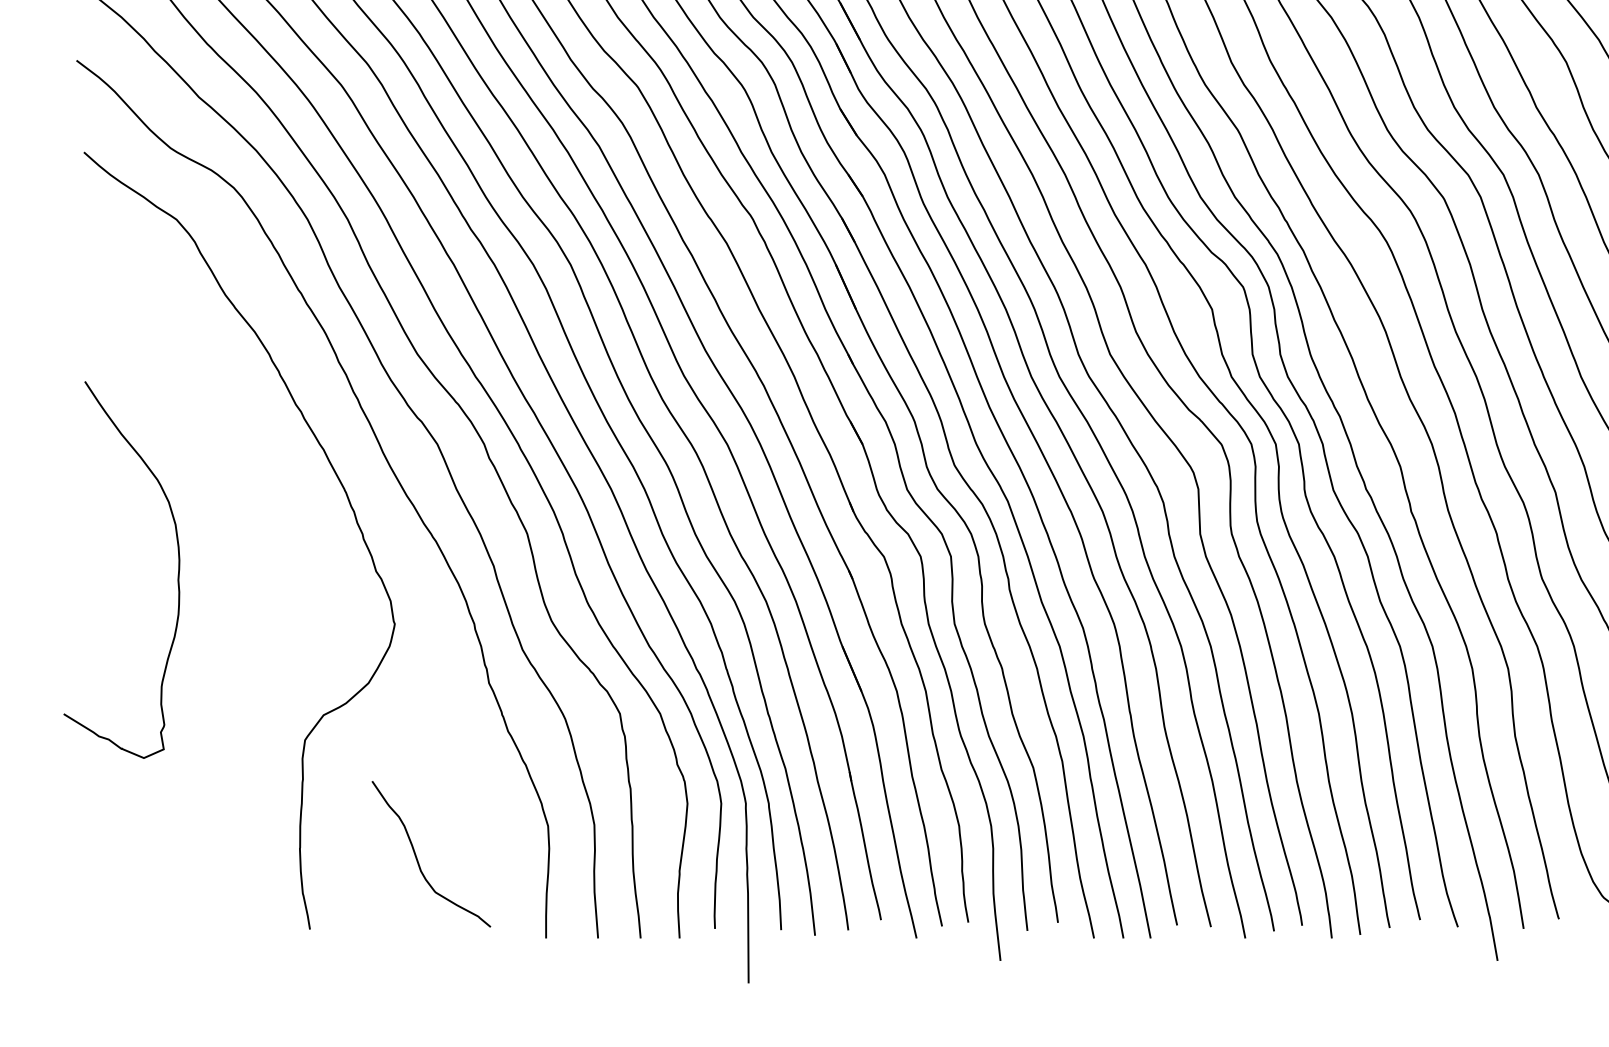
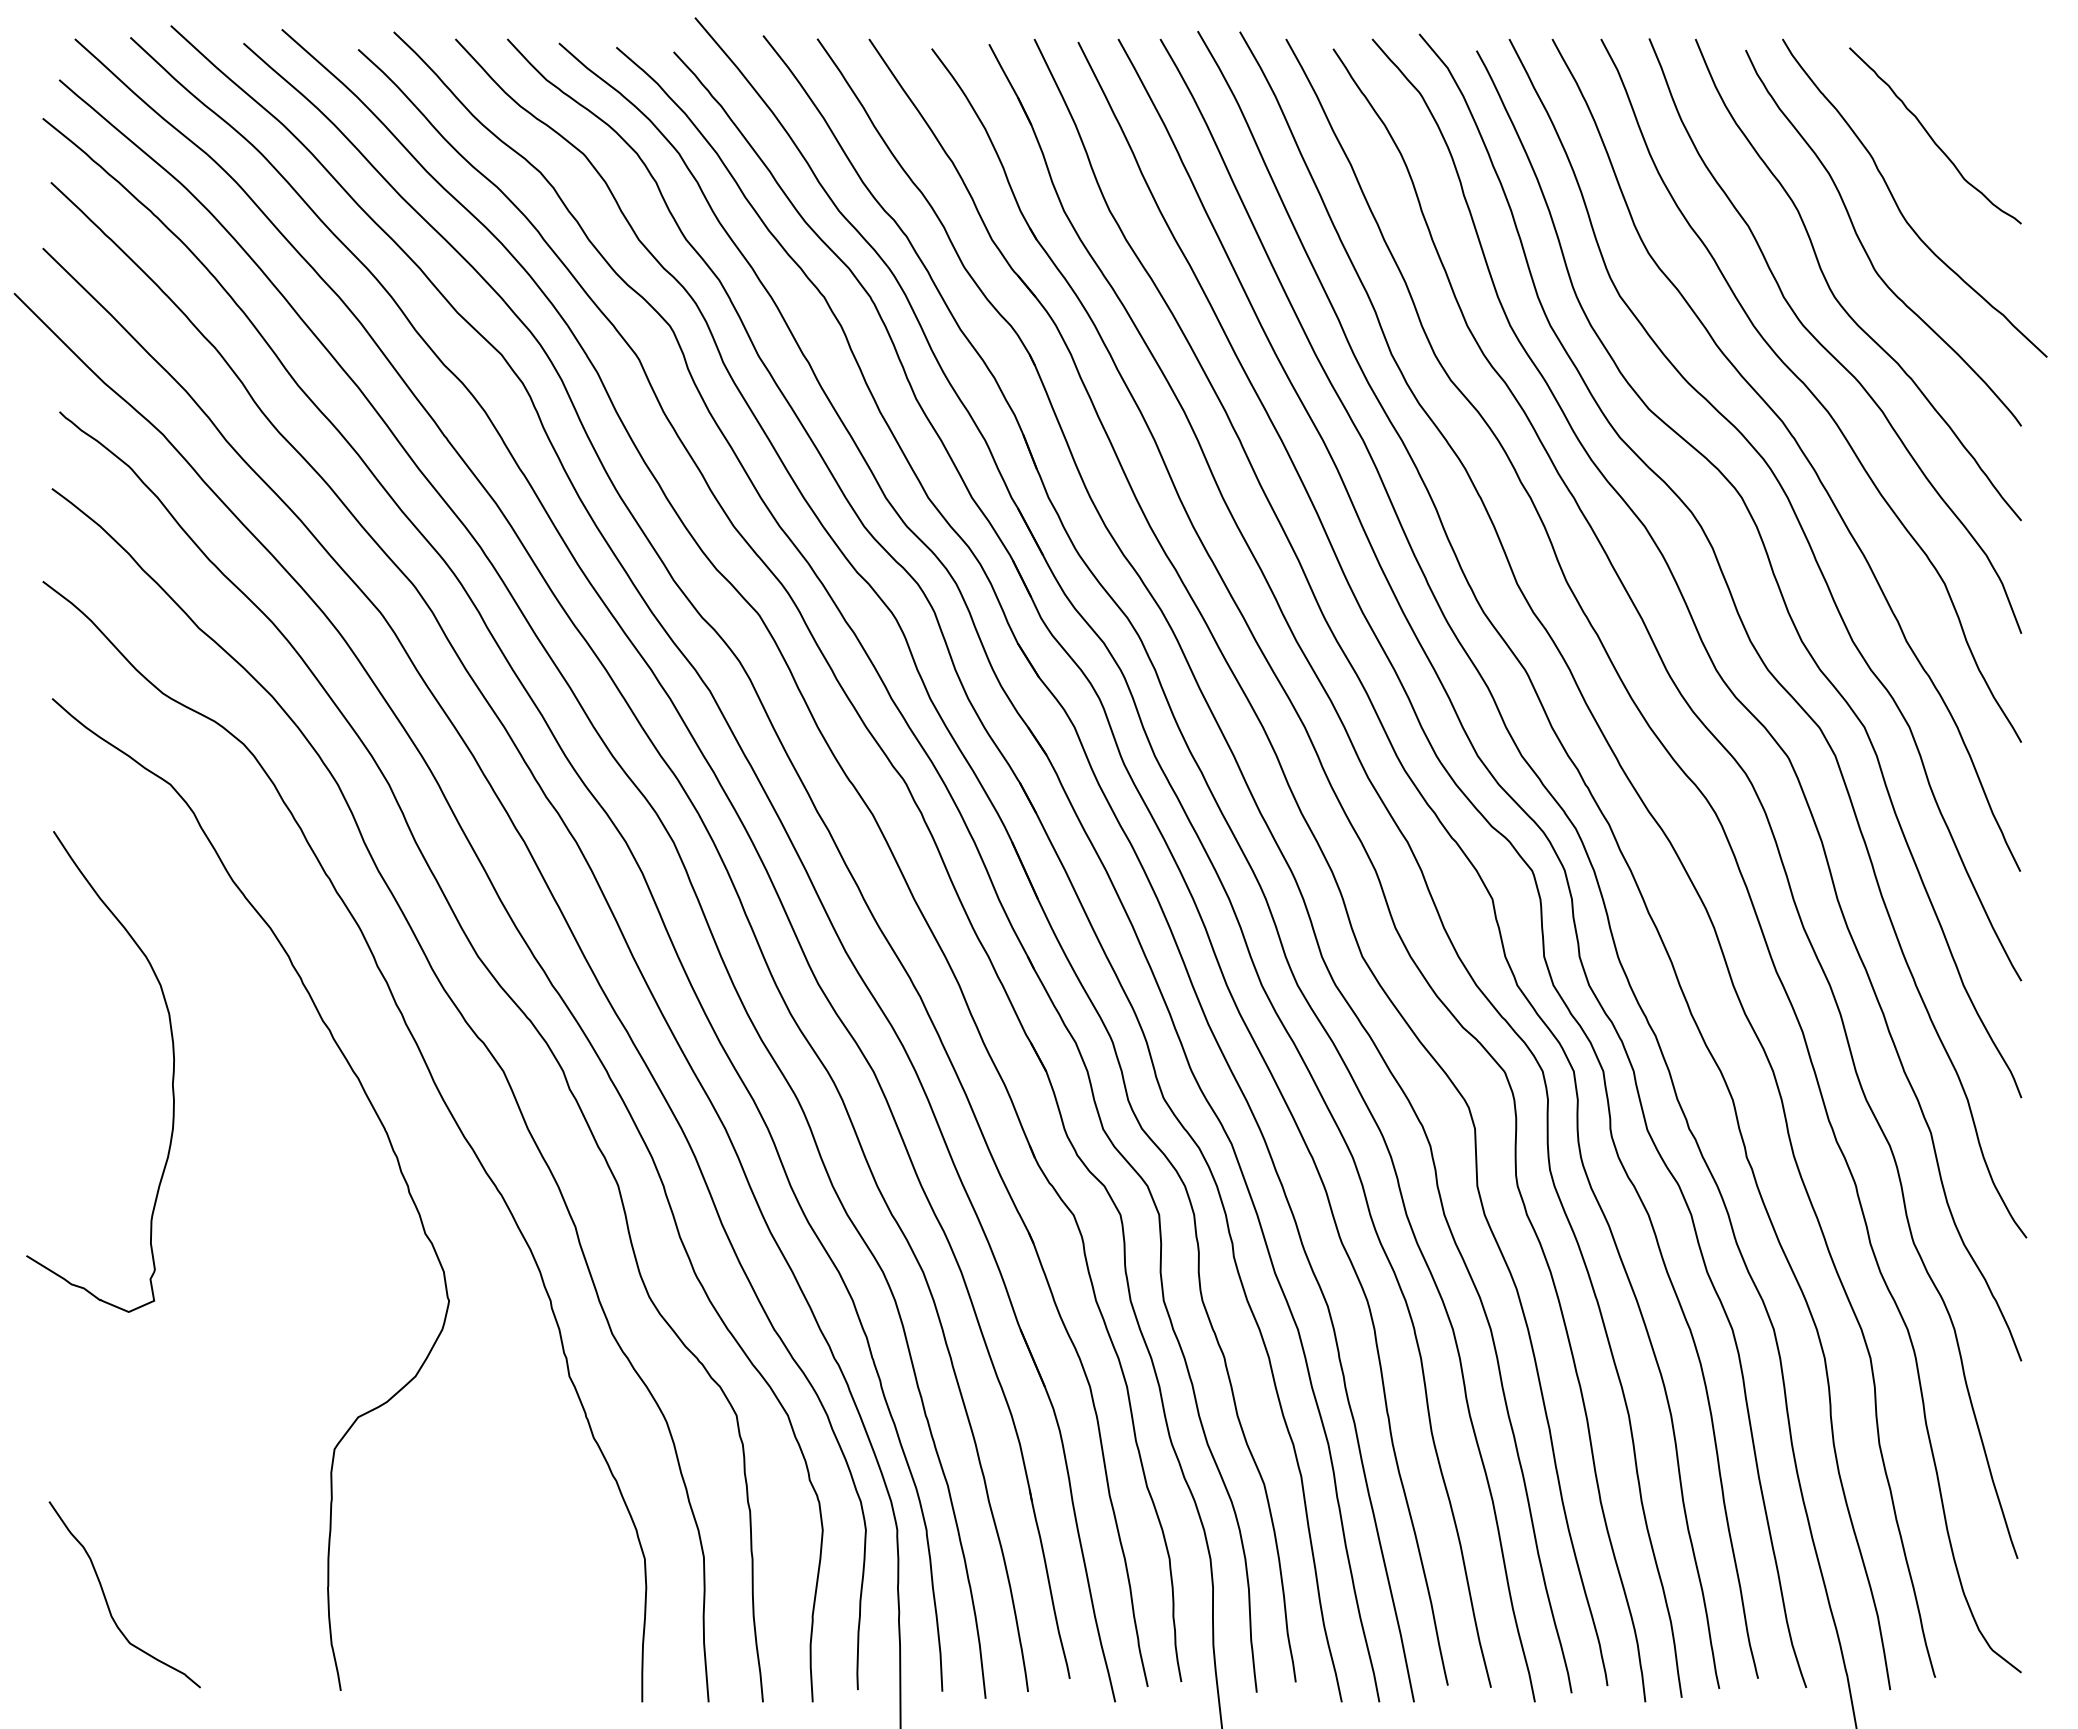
curve: (178, 569) -> (172, 1071), moved
curve: (417, 859) -> (107, 1601), moved

